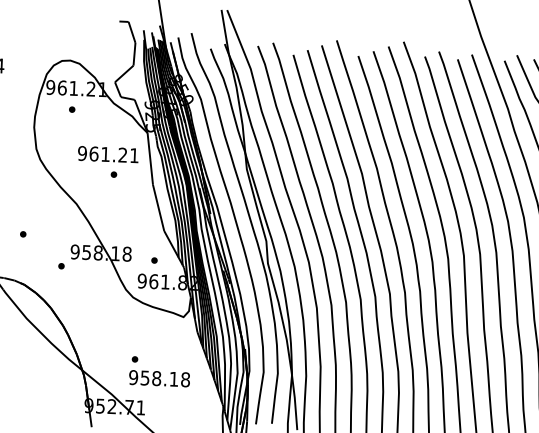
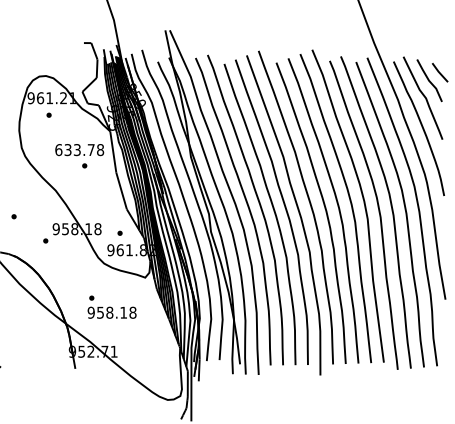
text: (108, 155) -> (79, 150), 961.21 -> 633.78
text: (159, 370) -> (111, 306), moved

